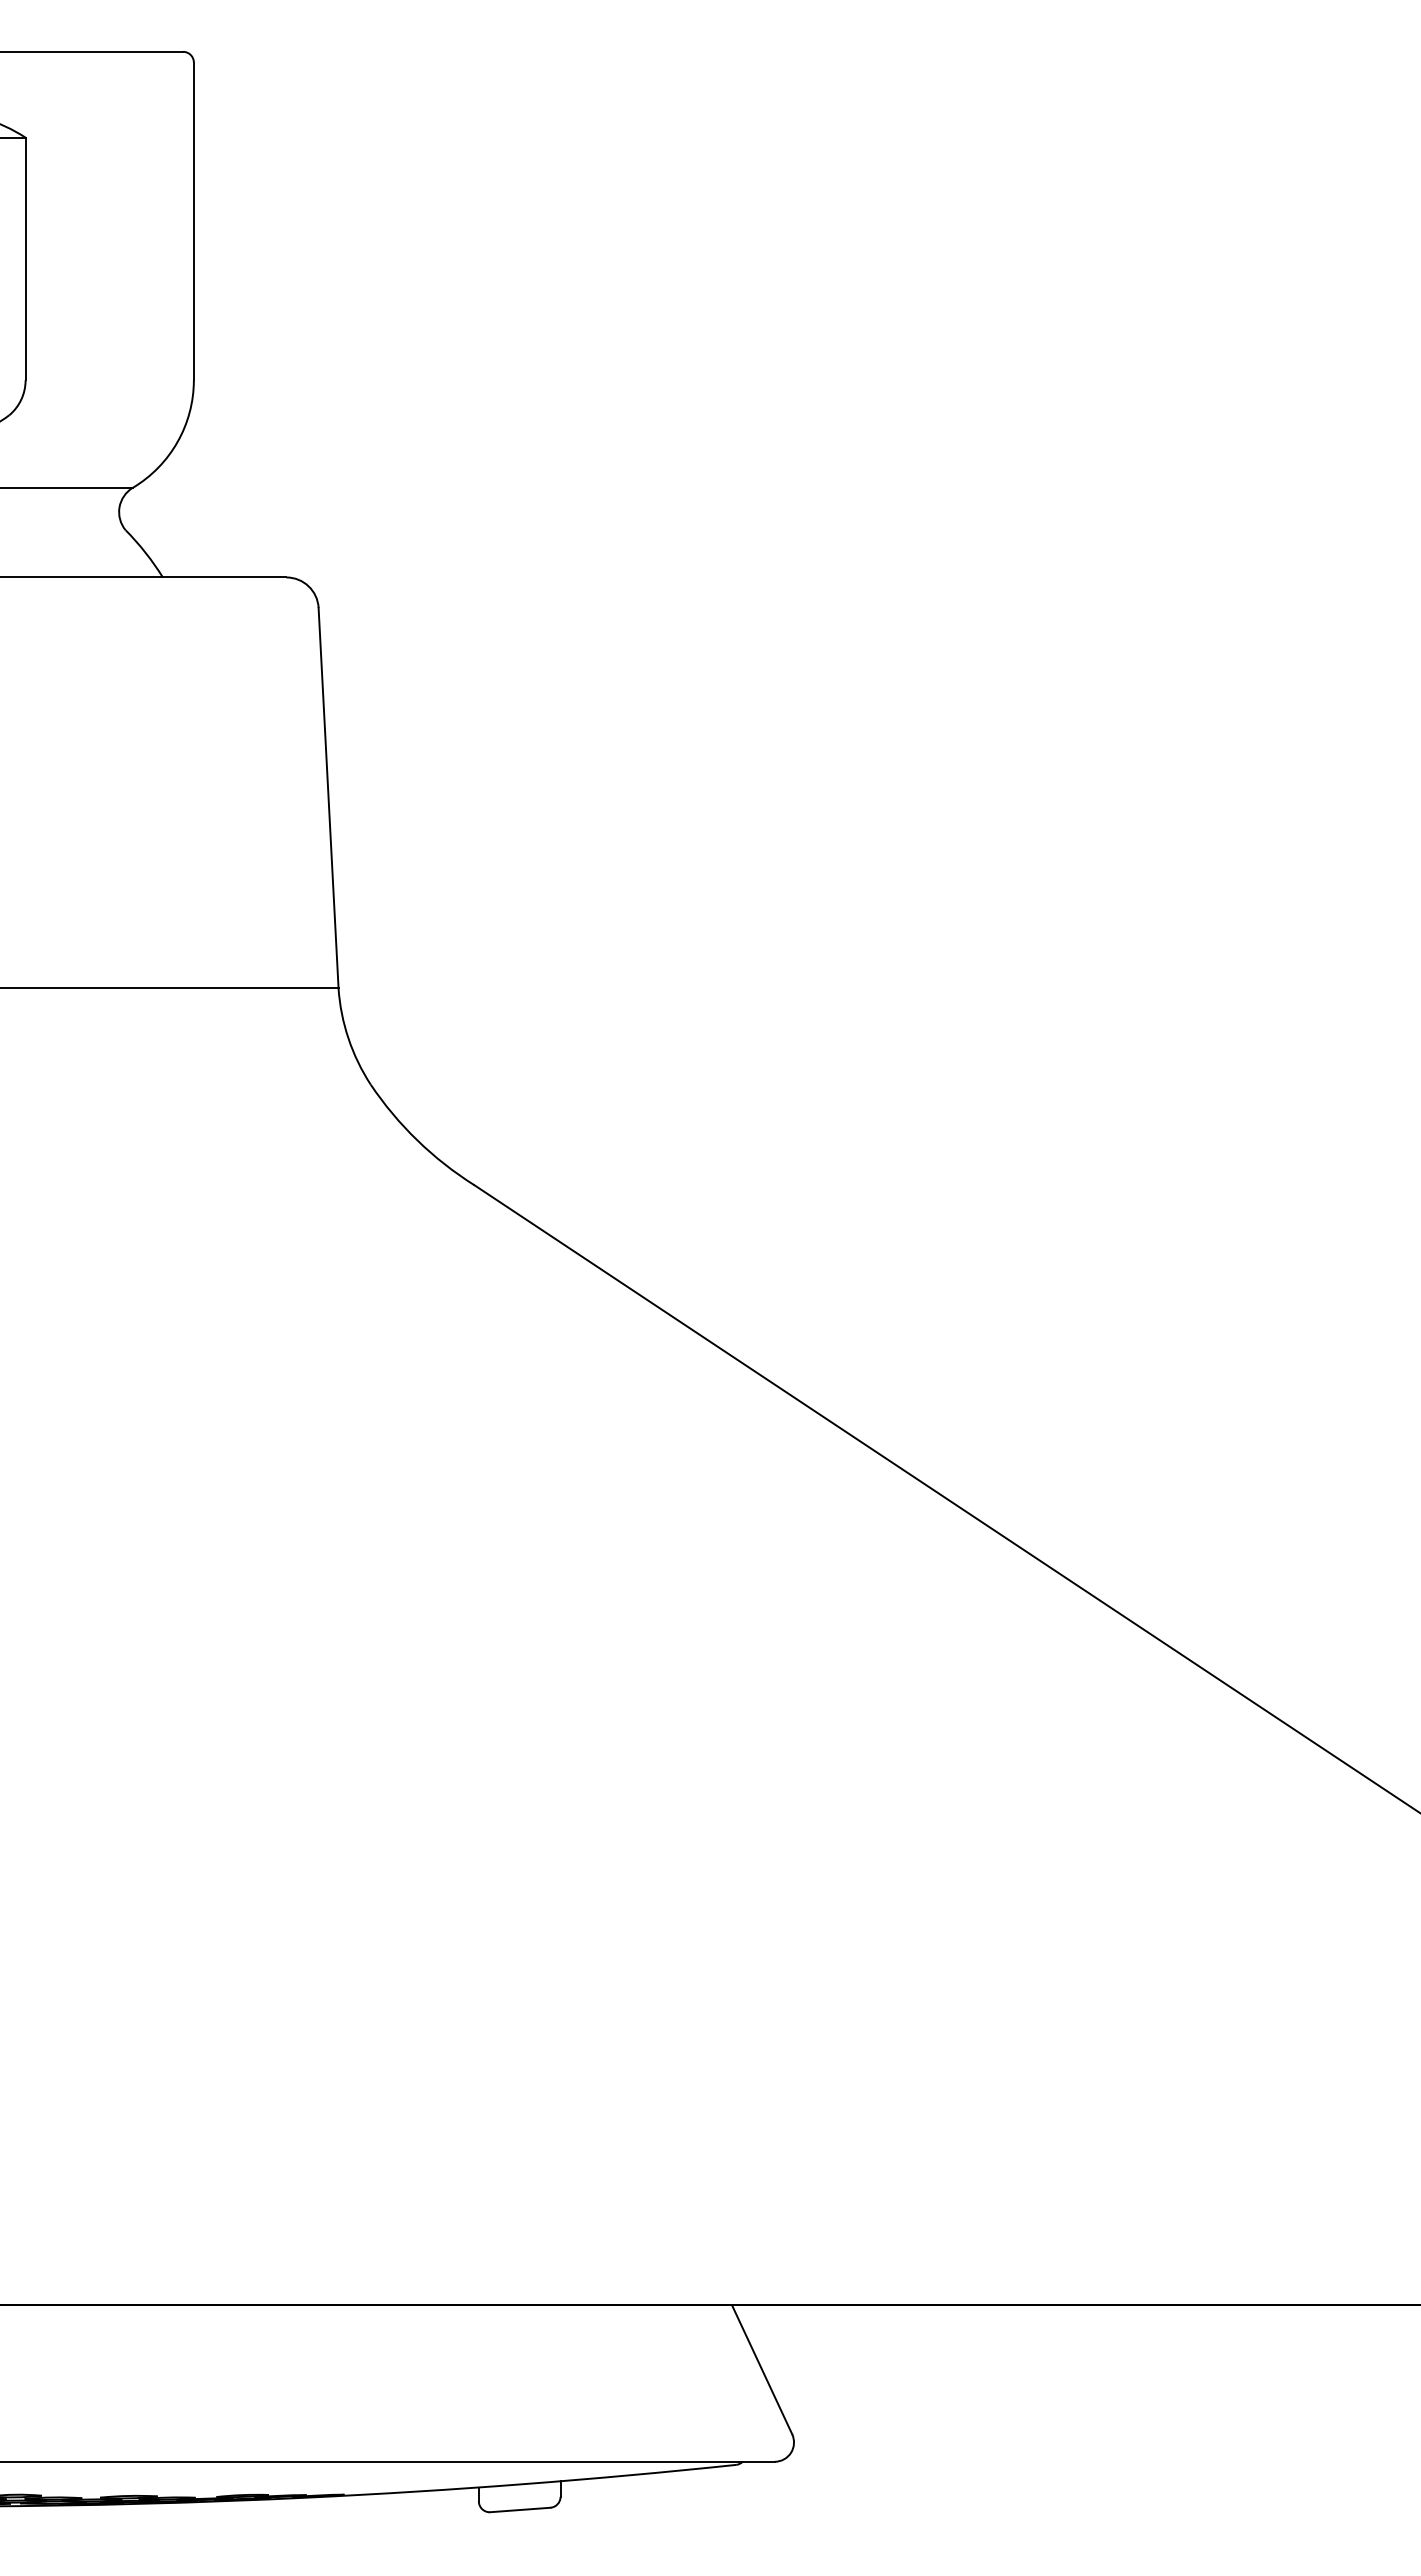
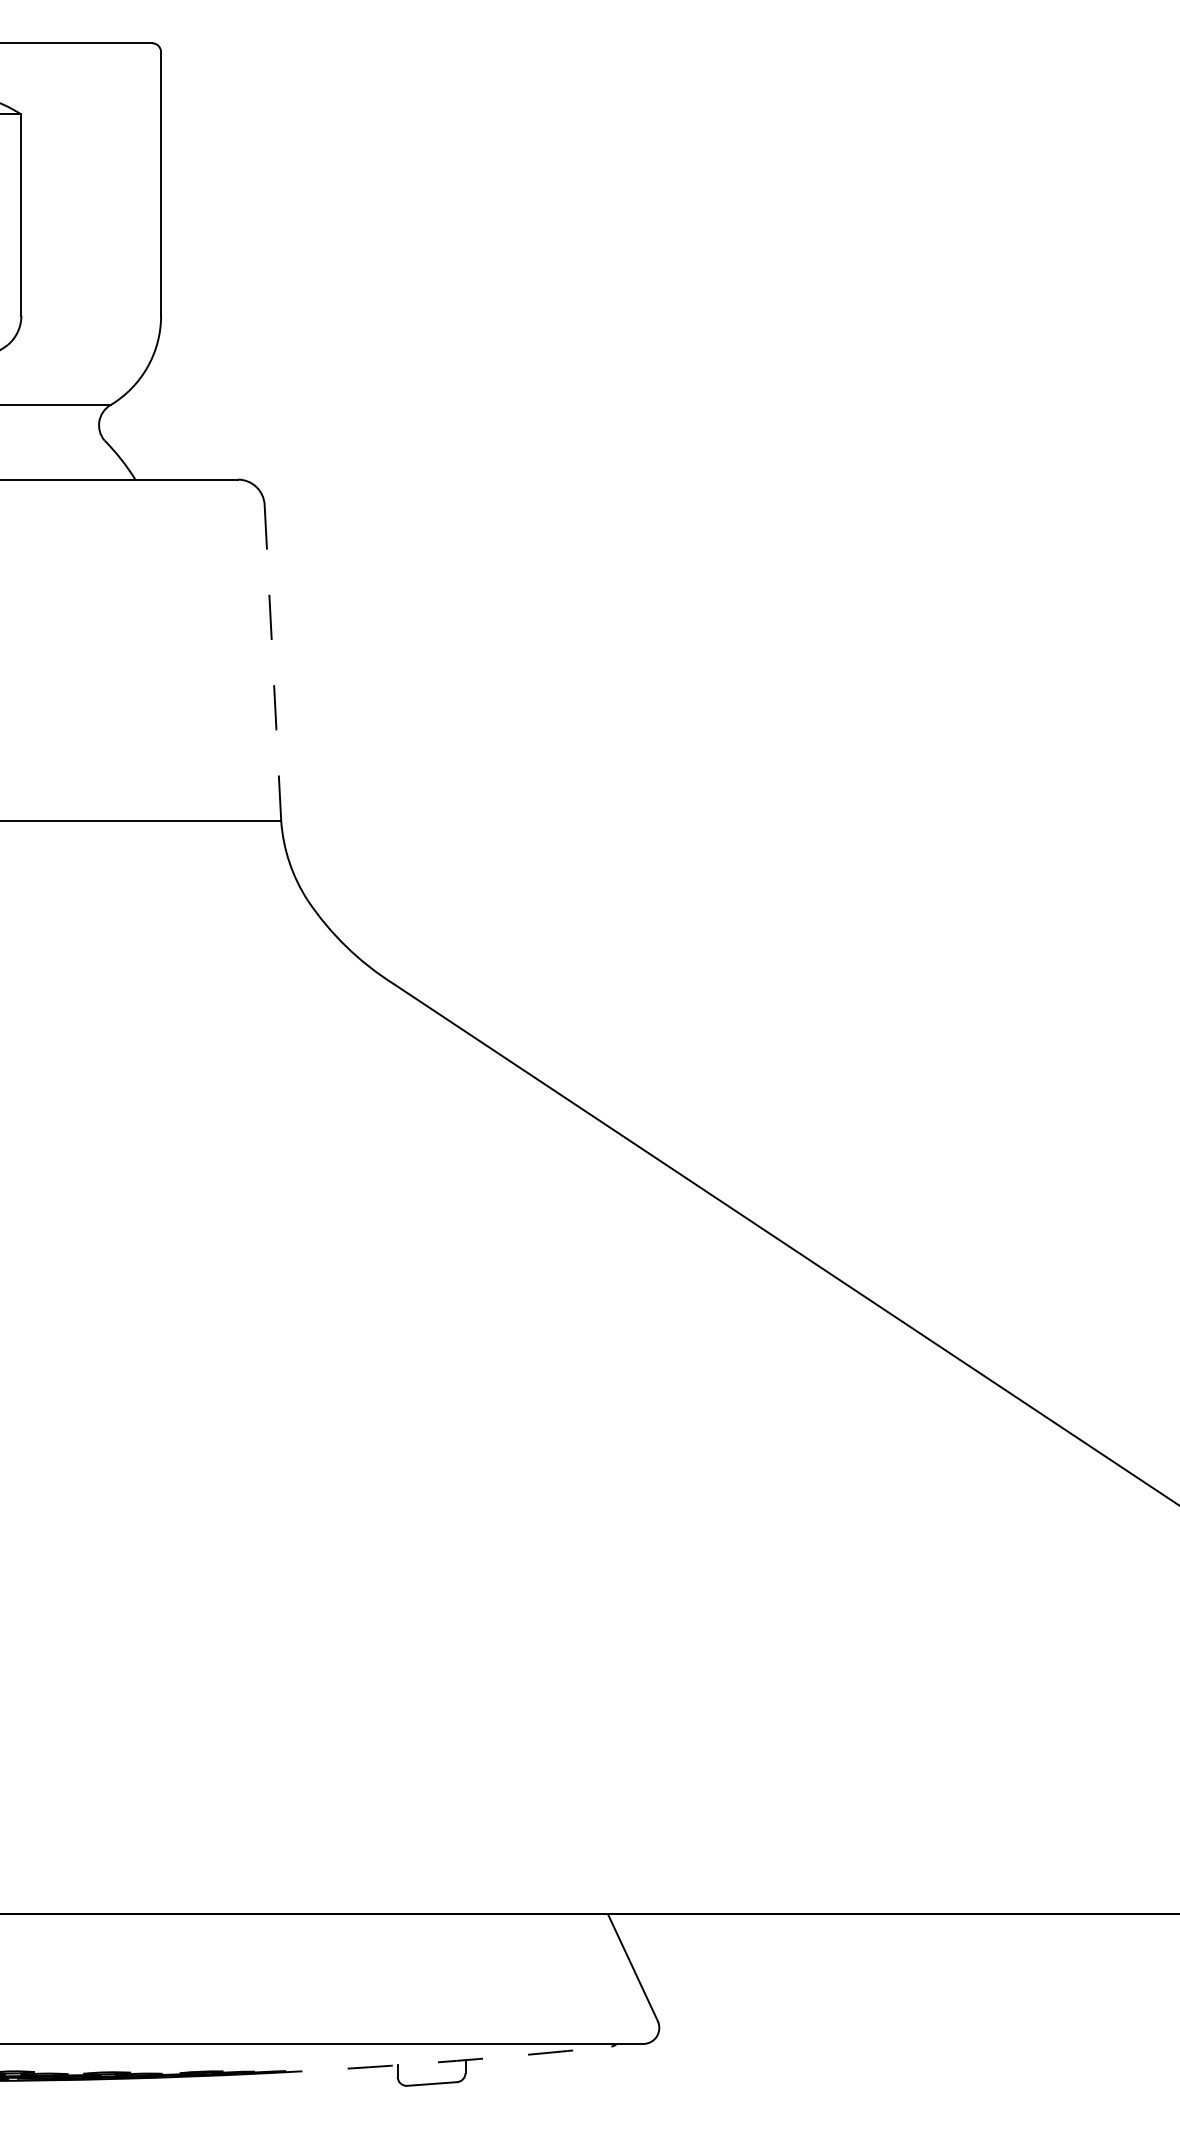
line: (328, 797) -> (272, 662), solid -> dashed
arc: (523, 2484) -> (434, 2062), solid -> dashed

